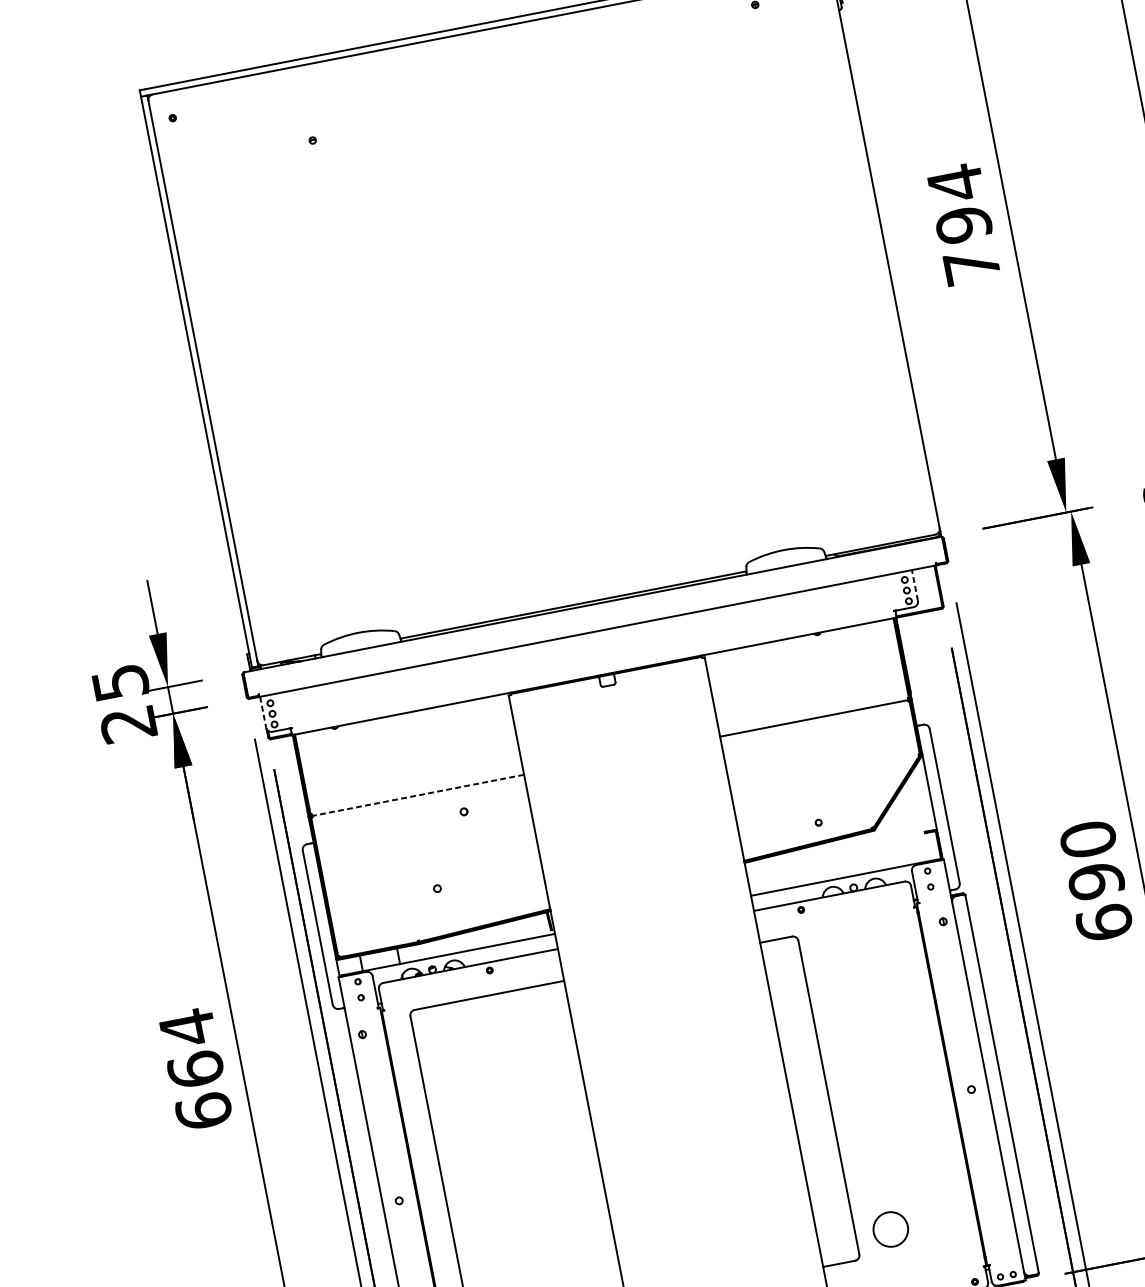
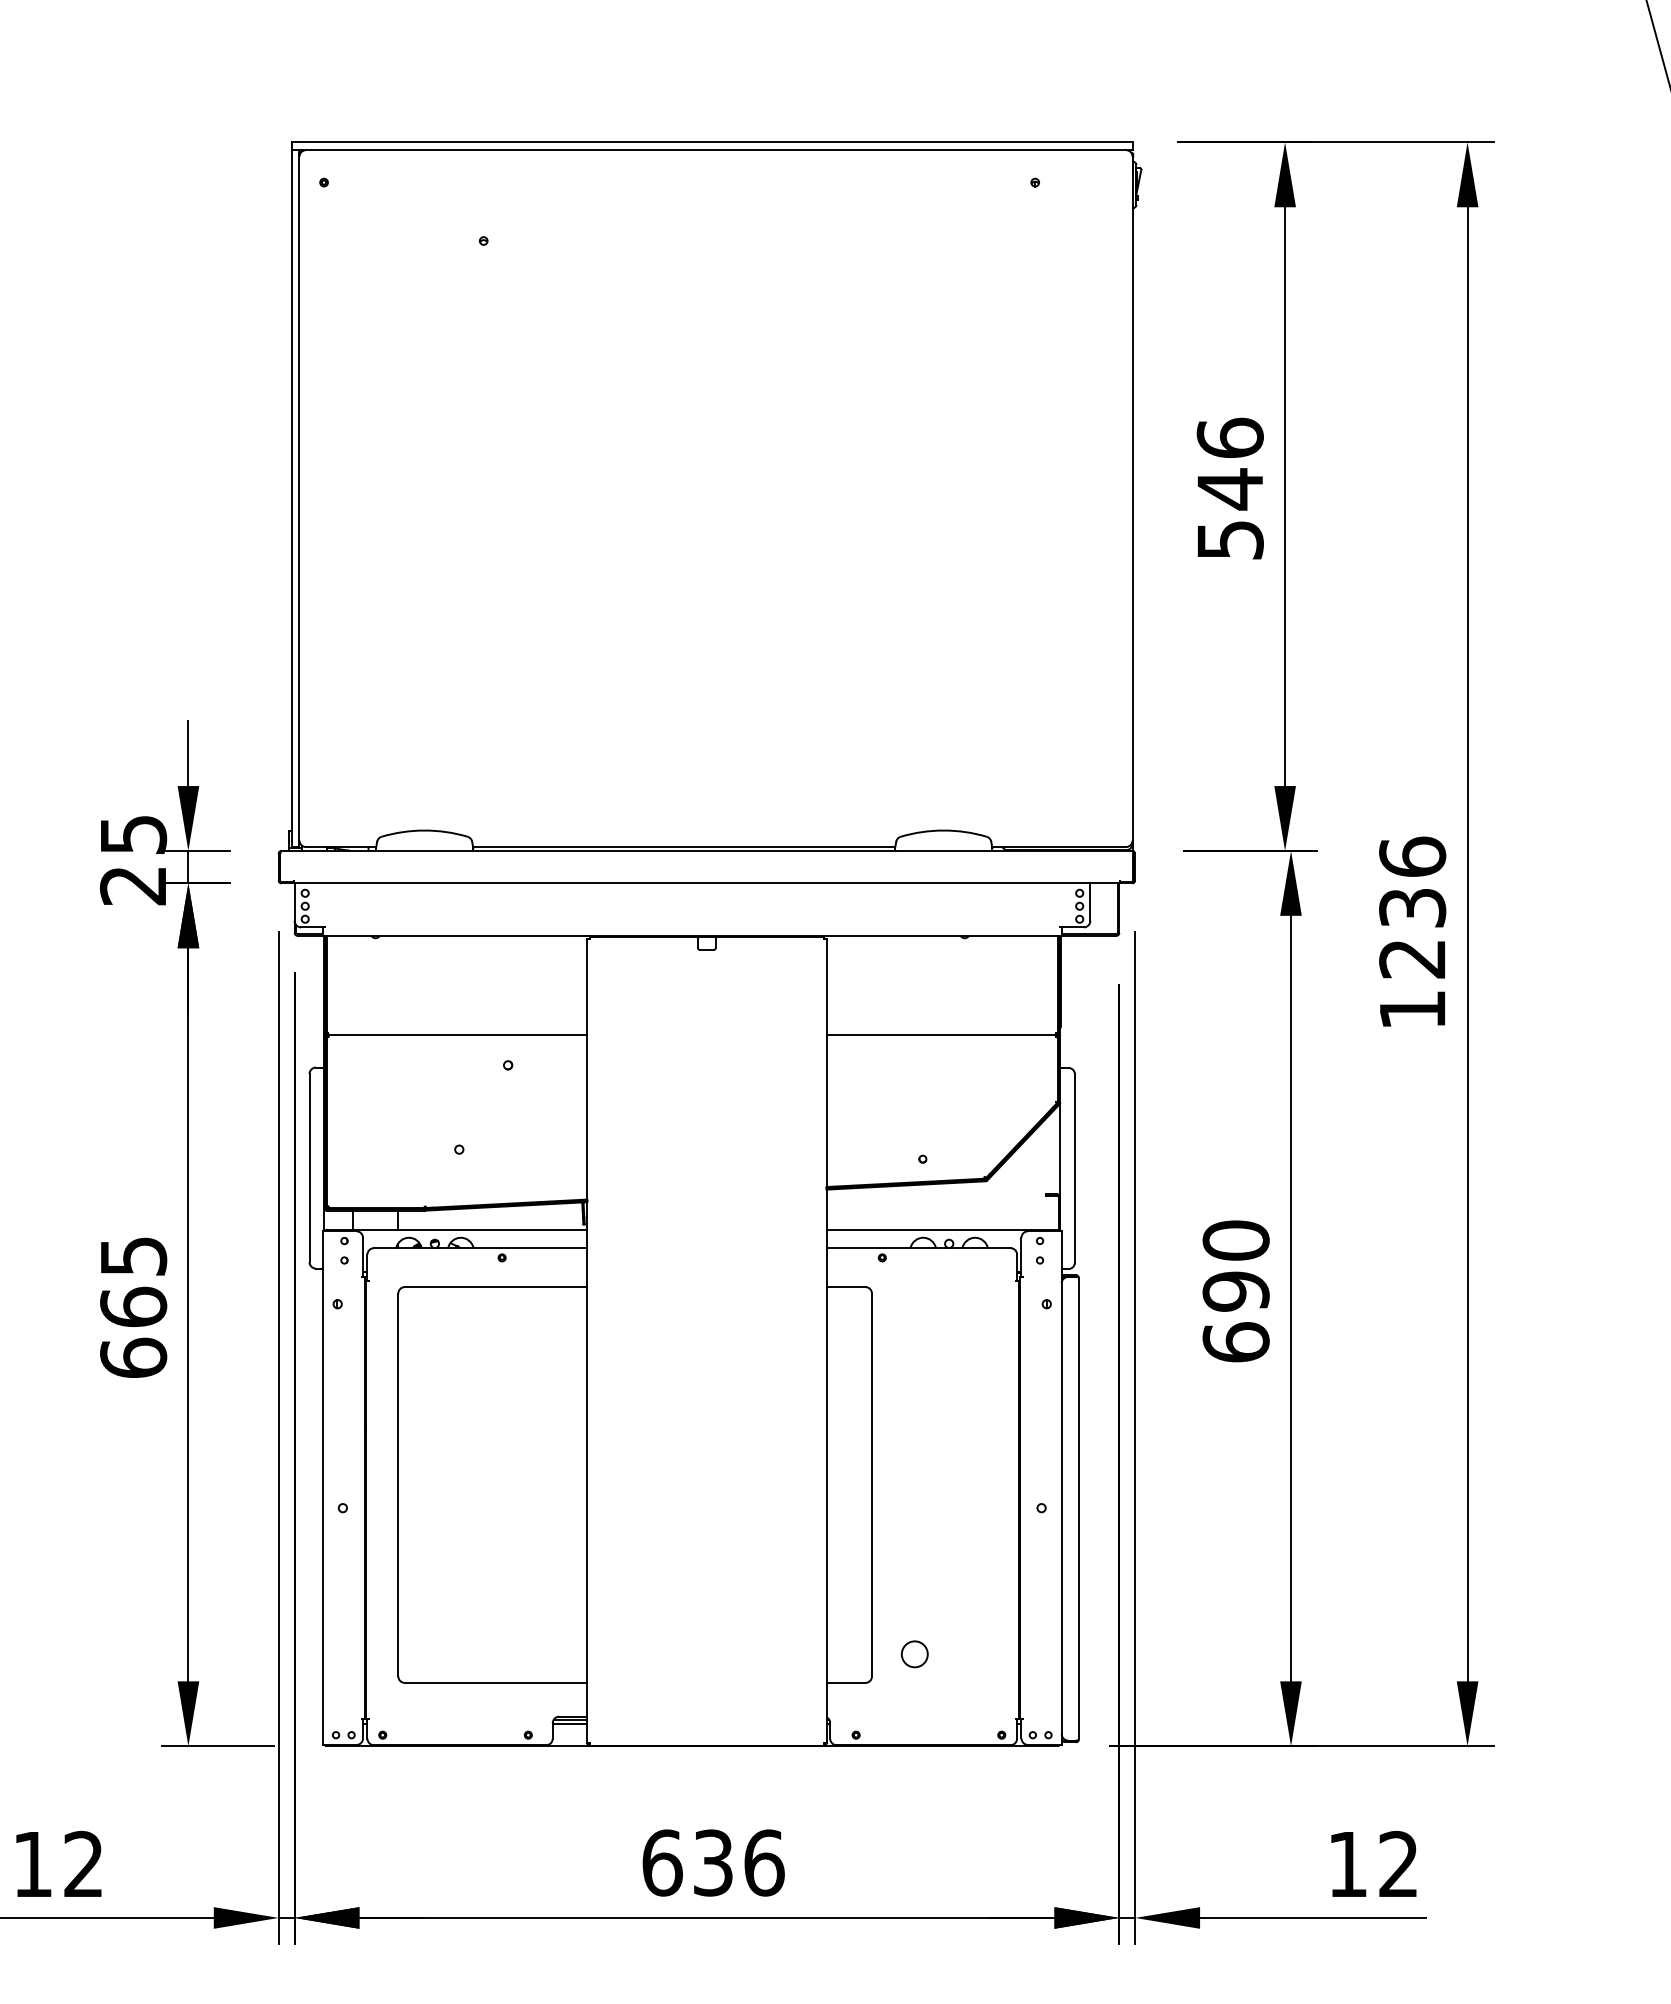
text: (963, 224) -> (1229, 488), 794 -> 546
line: (915, 585) -> (1090, 902), dashed -> solid
line: (263, 712) -> (294, 902), dashed -> solid
line: (417, 795) -> (457, 1035), dashed -> solid
text: (188, 1027) -> (134, 1256), 664 -> 665
circle: (890, 1229) -> (914, 1654), size x0.62

